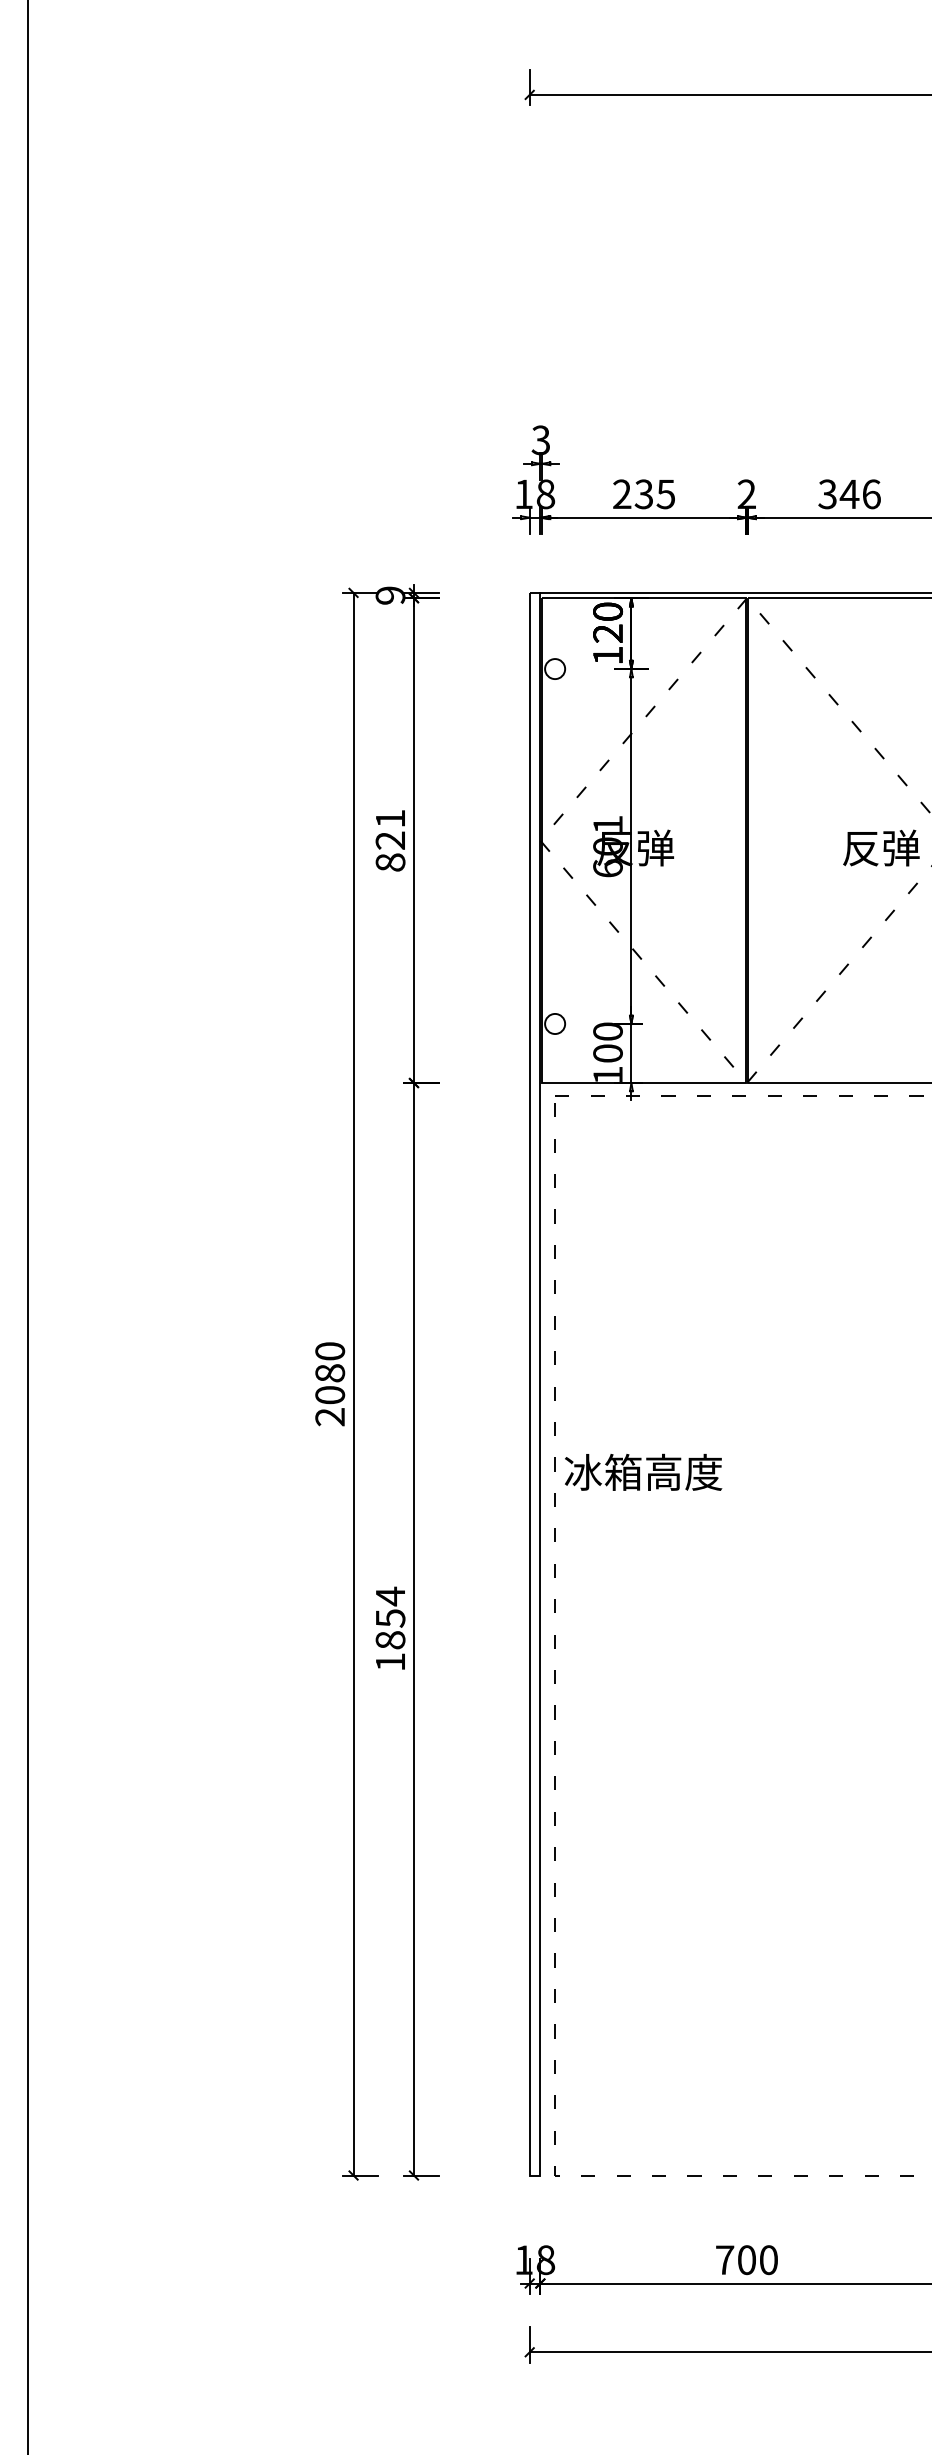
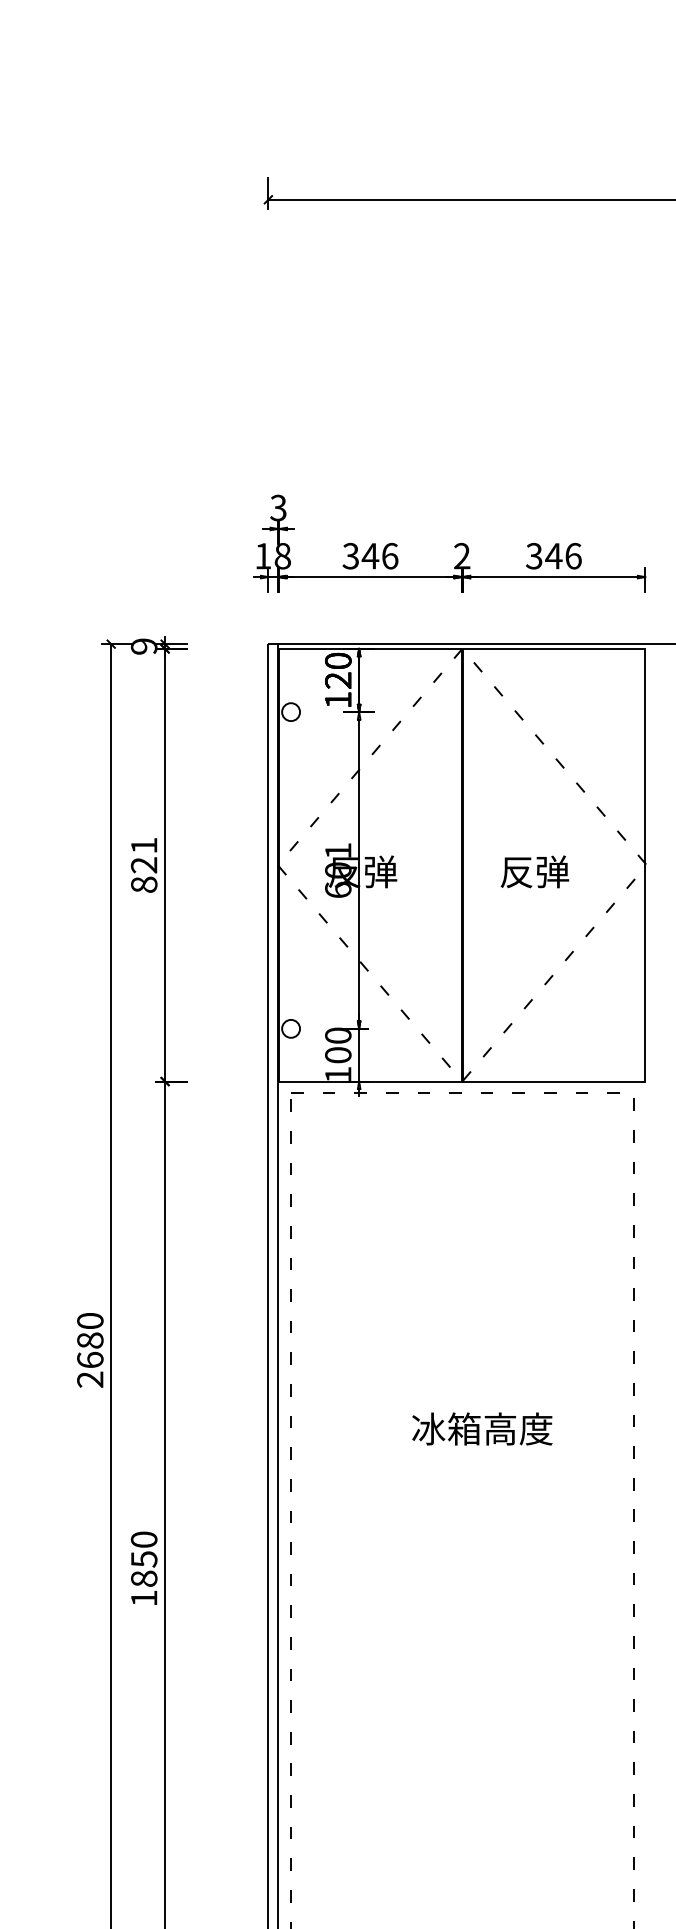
text: (643, 494) -> (369, 556), 235 -> 346
text: (881, 847) -> (535, 871), moved
text: (330, 1395) -> (90, 1360), 2080 -> 2680
text: (643, 1471) -> (482, 1428), moved
text: (390, 1596) -> (144, 1539), 1854 -> 1850

